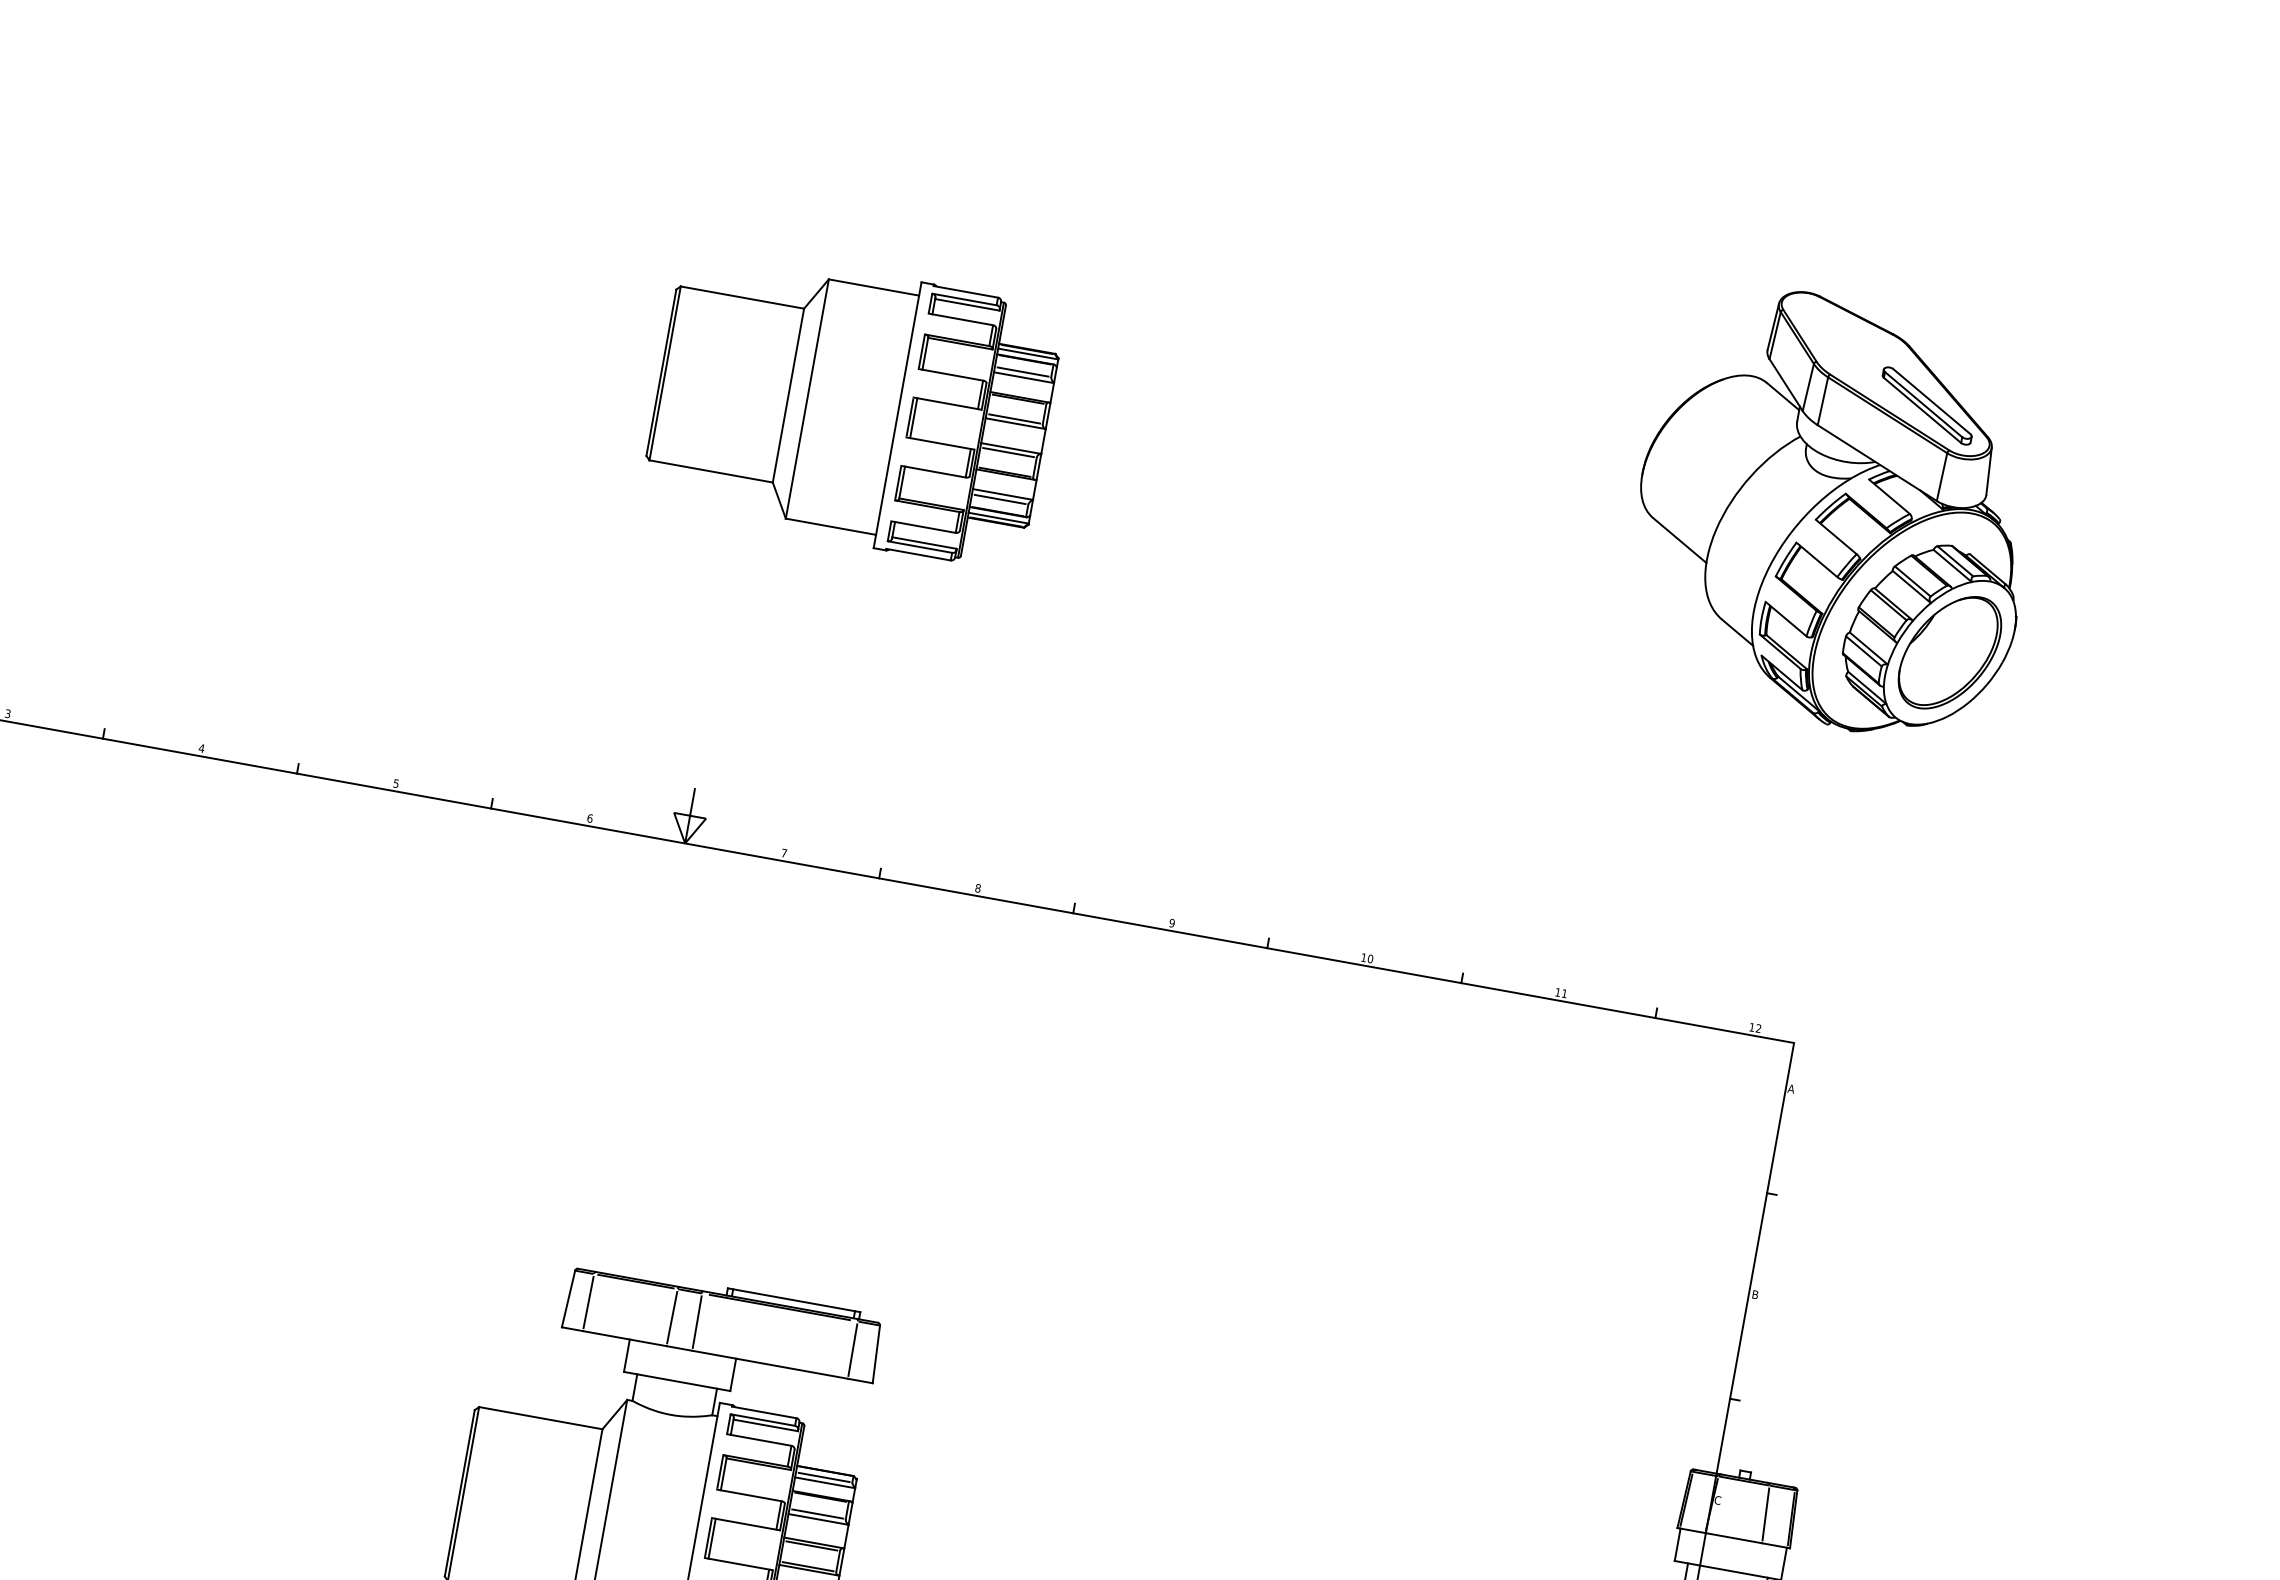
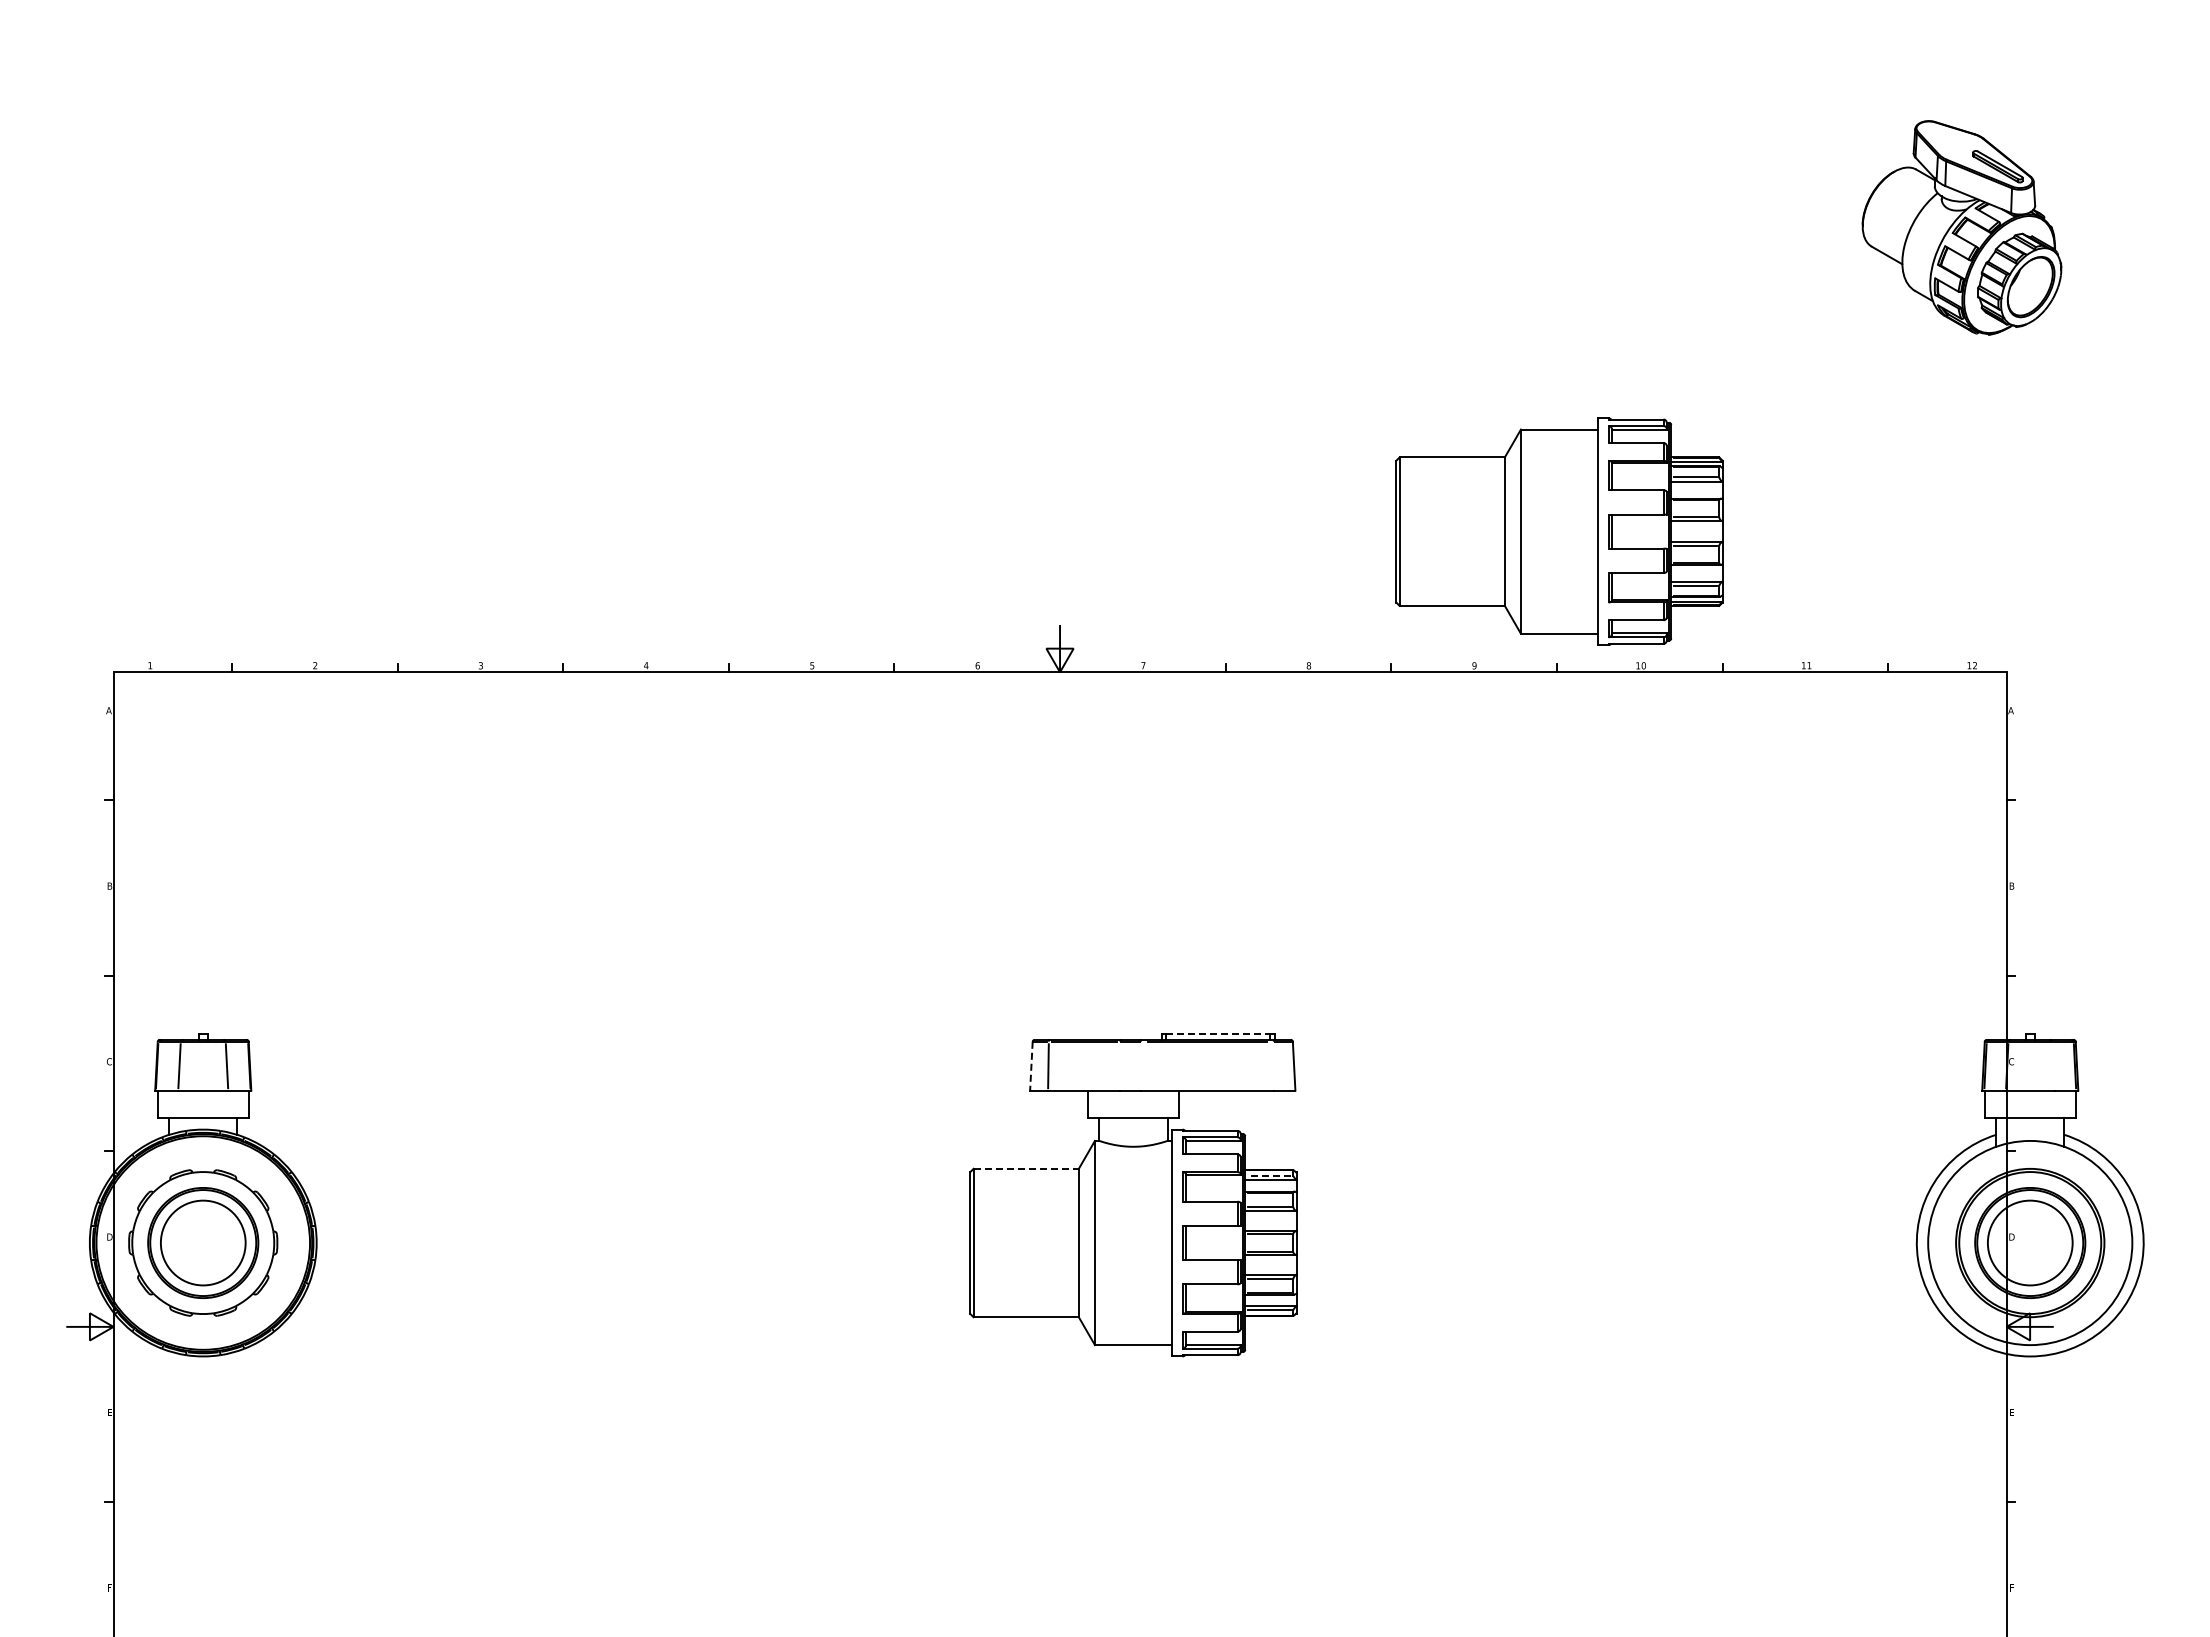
part: (852, 406) -> (1559, 531), moved
part: (1835, 512) -> (1961, 227), size x0.6
line: (568, 1299) -> (1031, 1066), solid -> dashed
line: (794, 1300) -> (1218, 1033), solid -> dashed
line: (671, 1317) -> (1119, 1066), removed
line: (697, 1322) -> (1141, 1066), removed
line: (852, 1350) -> (1273, 1066), removed
line: (541, 1417) -> (1026, 1168), solid -> dashed
line: (824, 1477) -> (1269, 1175), solid -> dashed
line: (1766, 1514) -> (2053, 1066), removed

